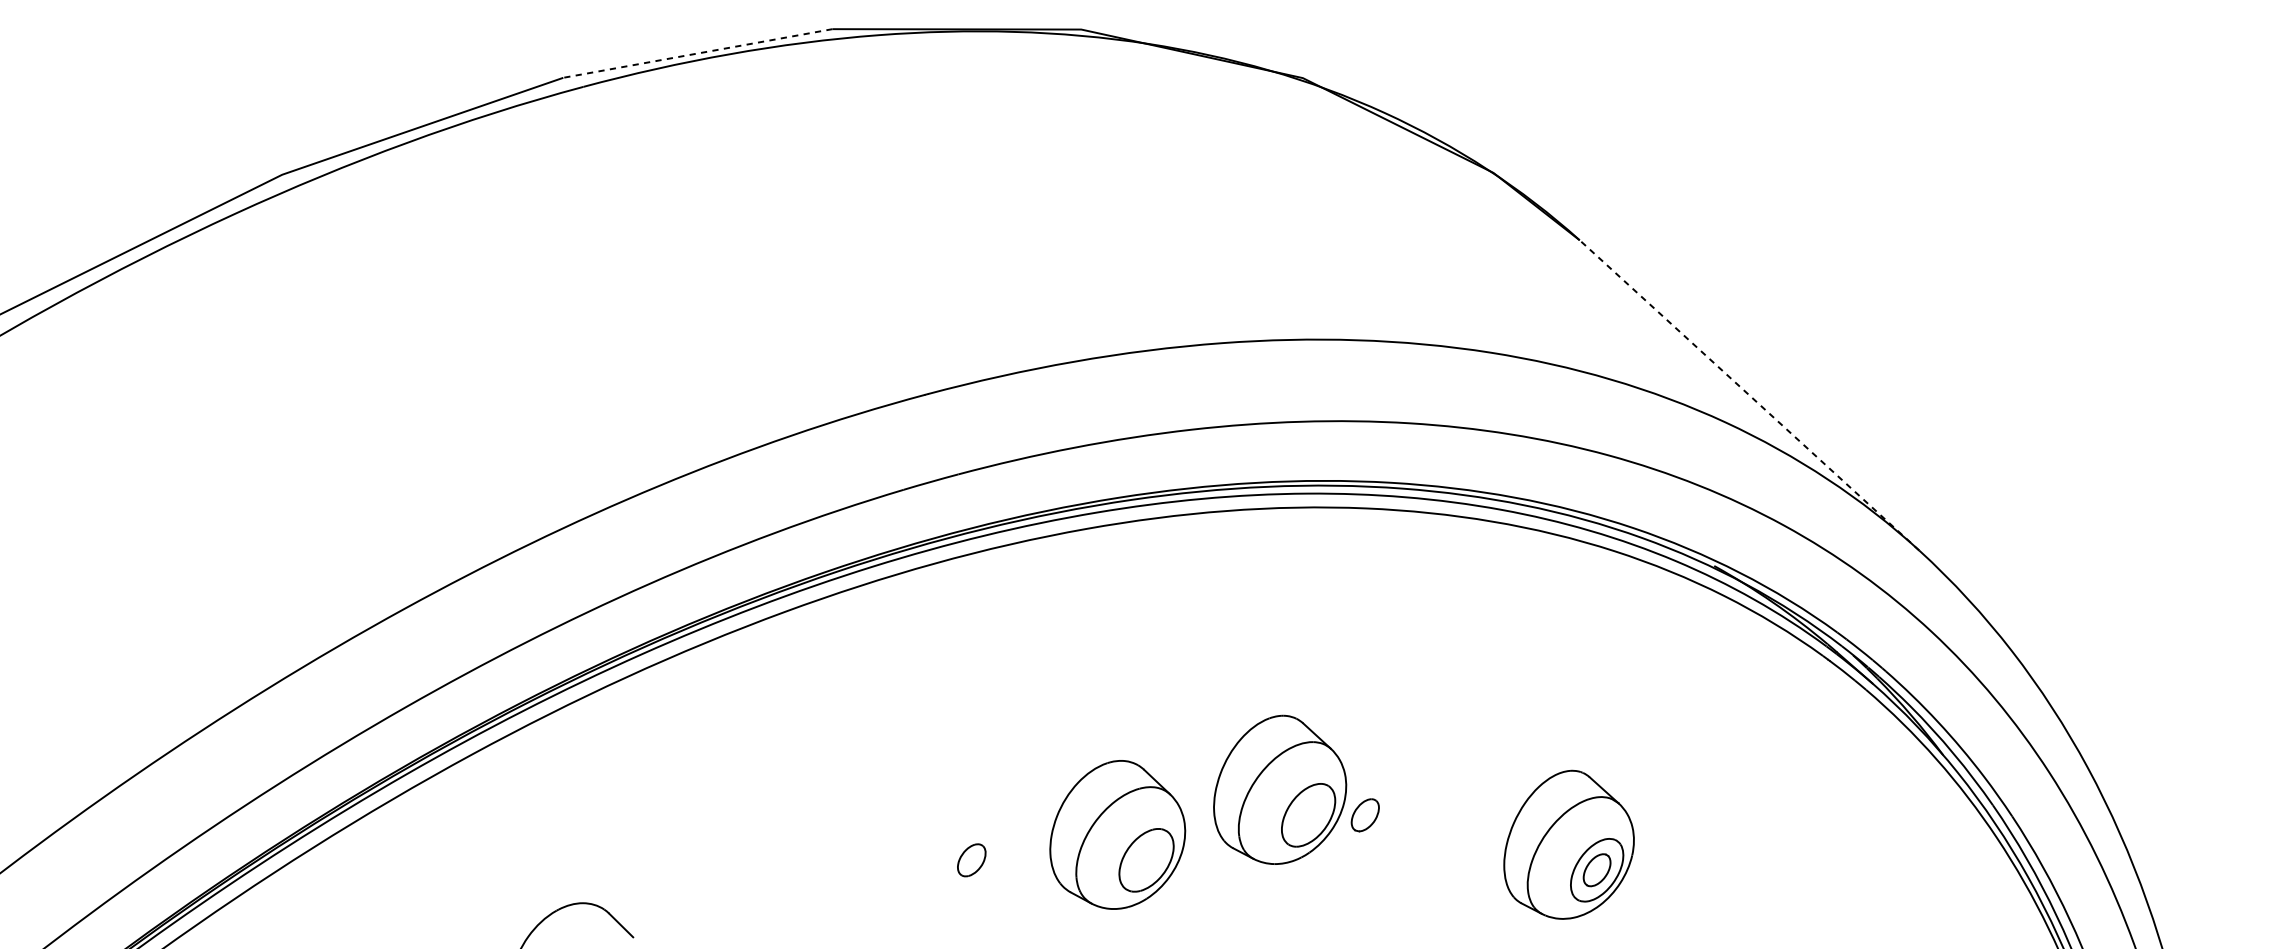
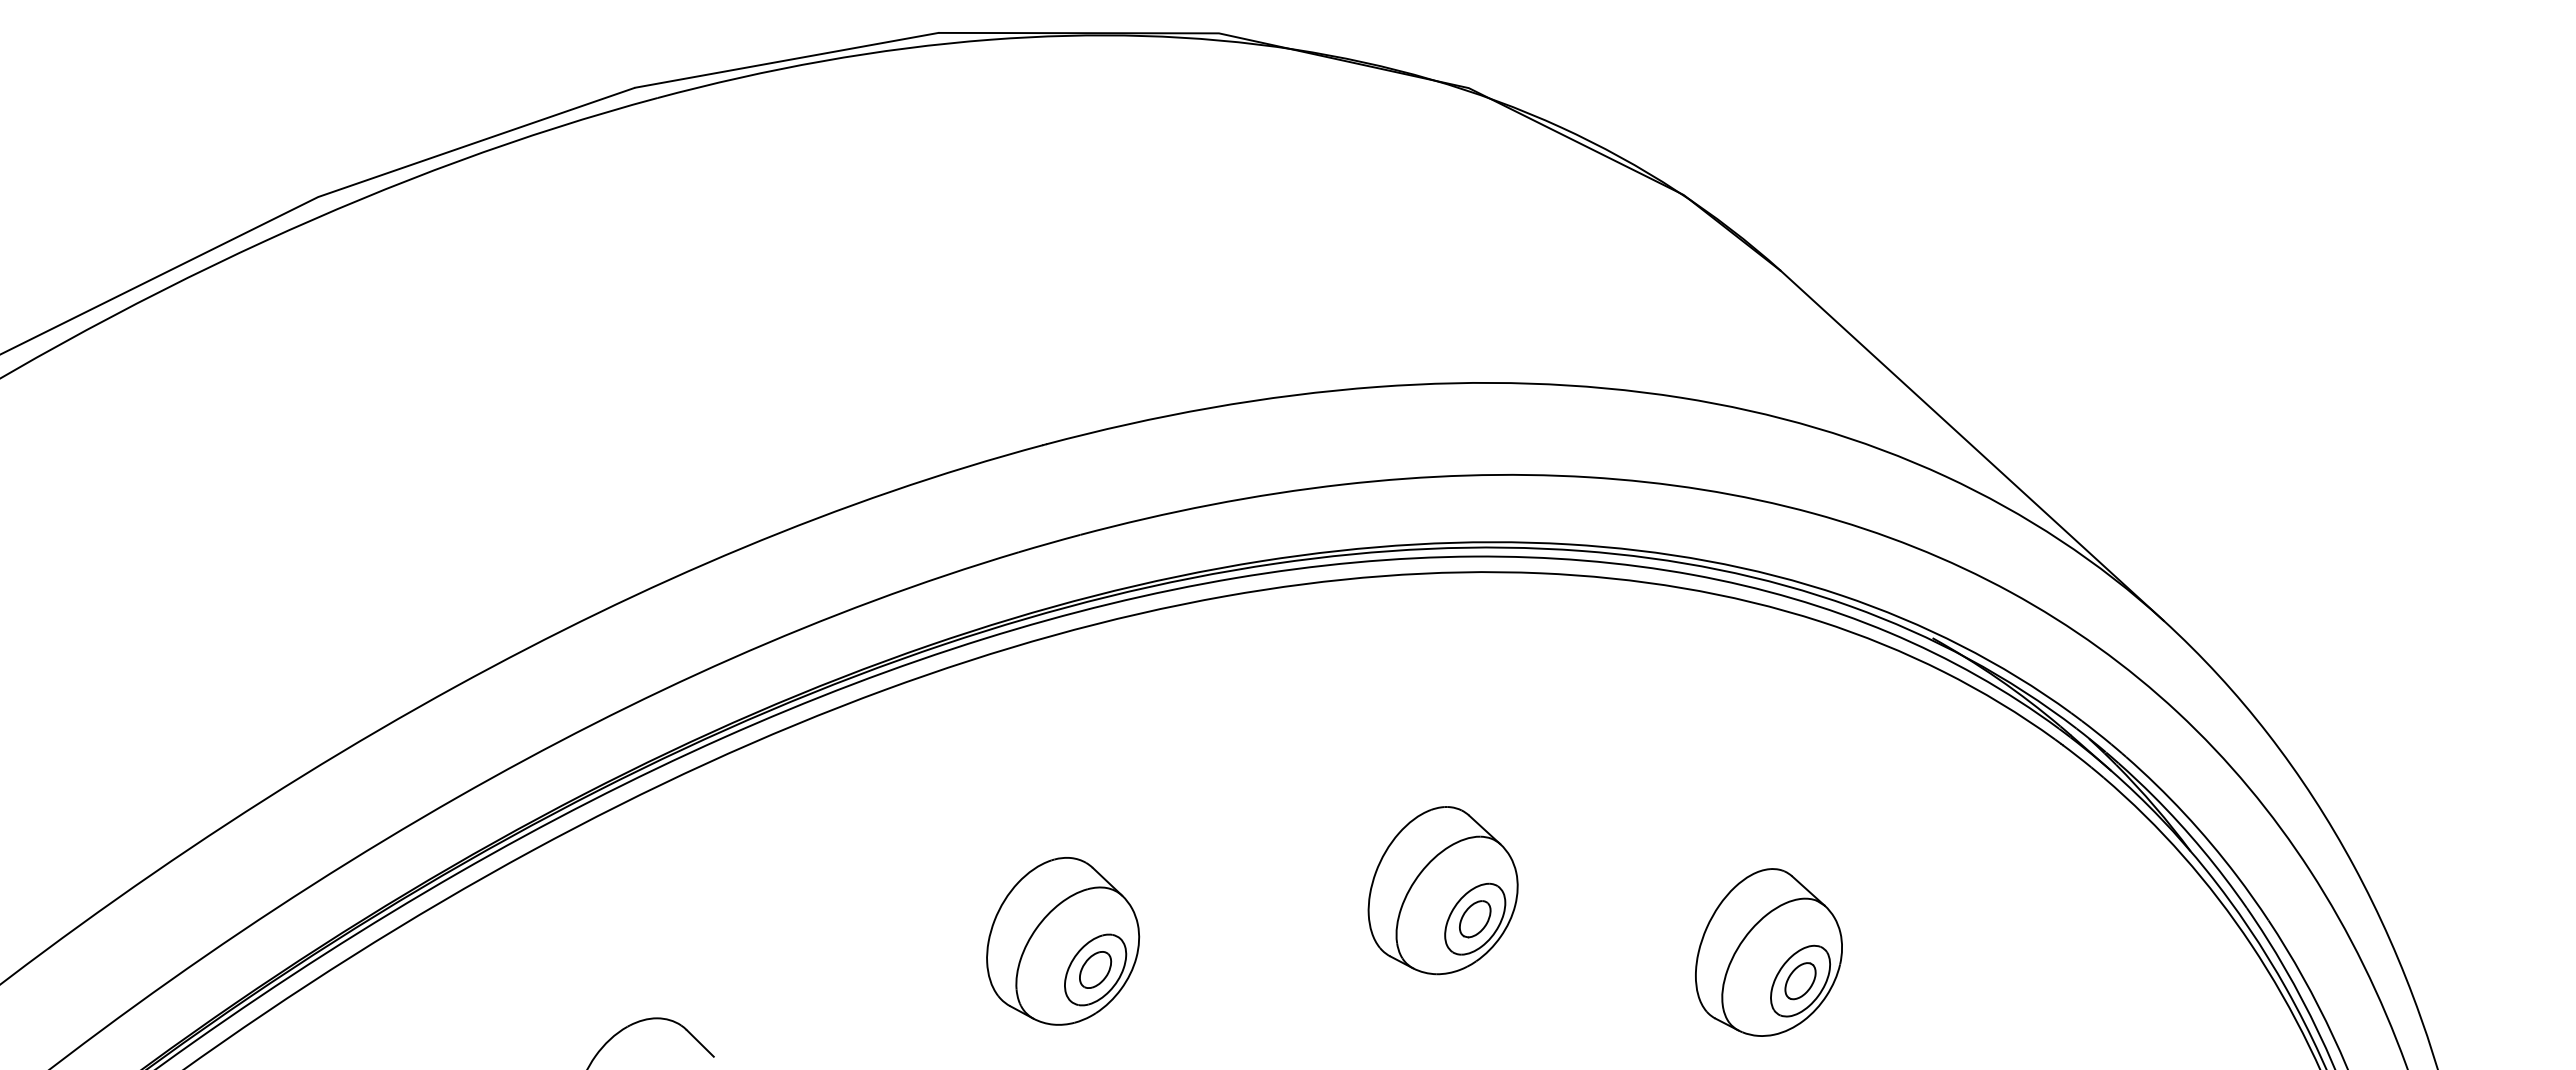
line: (697, 53) -> (786, 60), dashed -> solid
line: (1749, 395) -> (1972, 445), dashed -> solid
part: (1365, 815) -> (1475, 919), moved
part: (1118, 835) -> (1063, 941), moved

